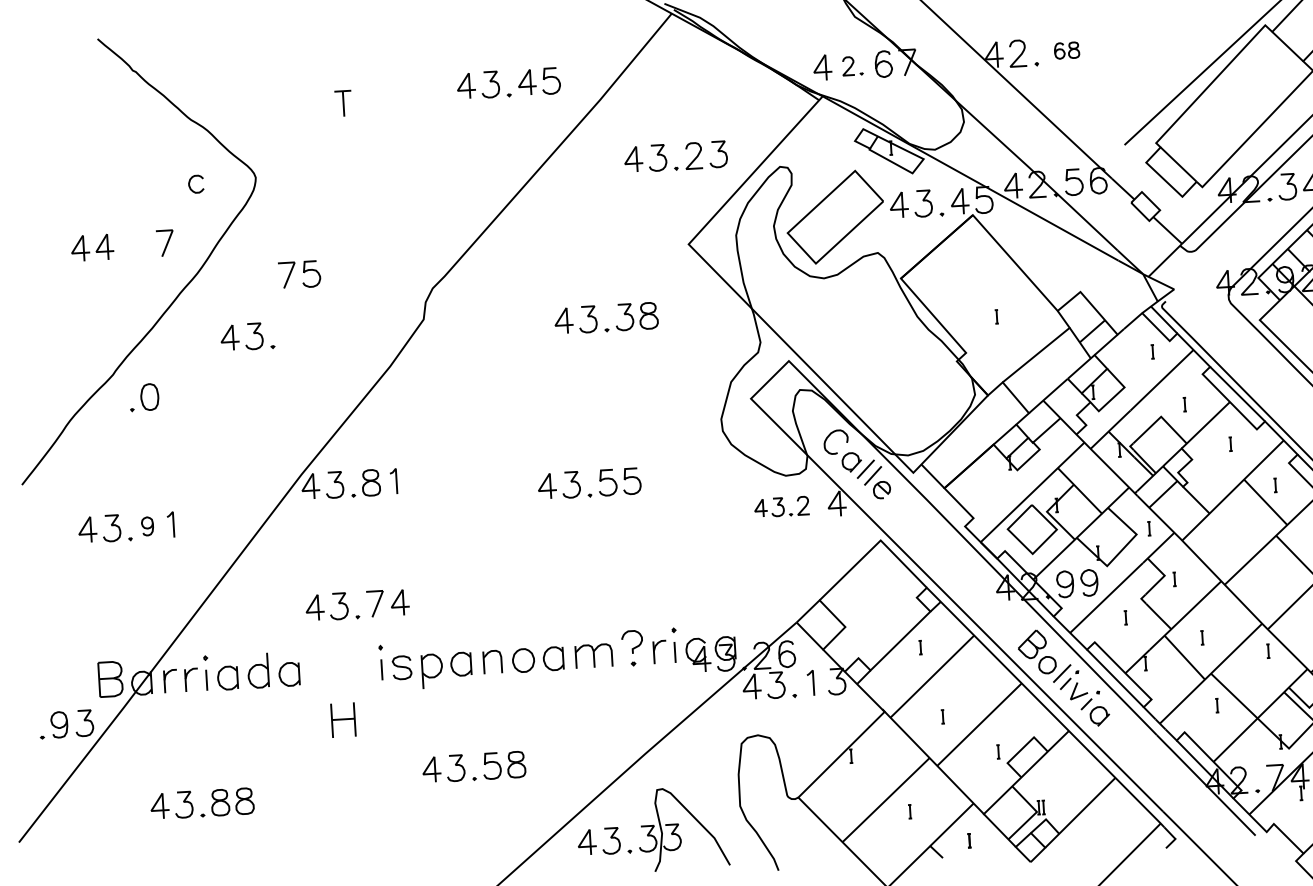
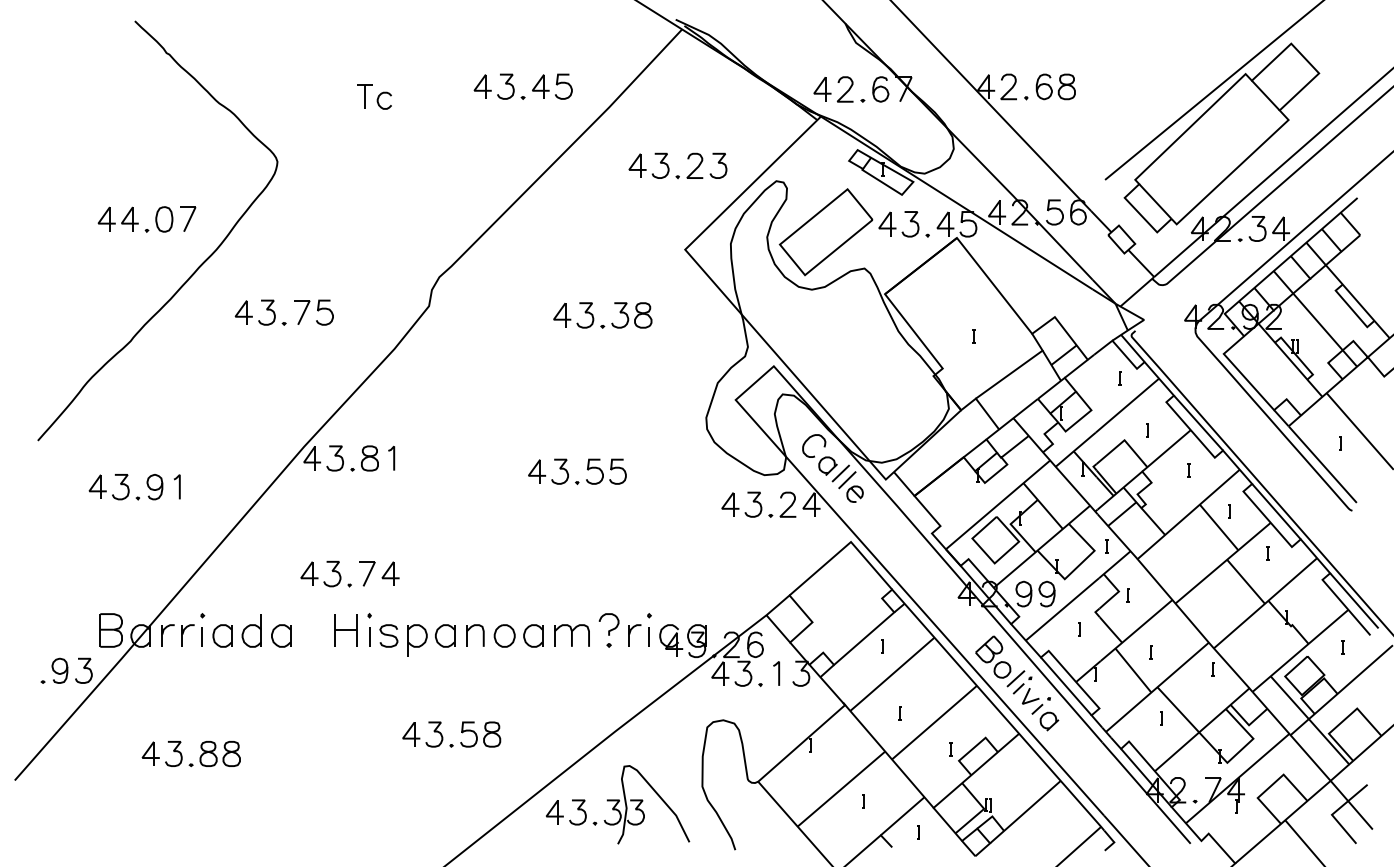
part: (1066, 50) -> (1055, 86), size x1.67
part: (852, 66) -> (850, 89), size x1.43
curve: (190, 182) -> (379, 98), moved
part: (299, 274) -> (313, 312), moved
part: (143, 397) -> (158, 219), moved
part: (781, 506) -> (758, 504), size x1.43
part: (147, 526) -> (154, 487), size x1.43
part: (342, 720) -> (345, 630), moved

